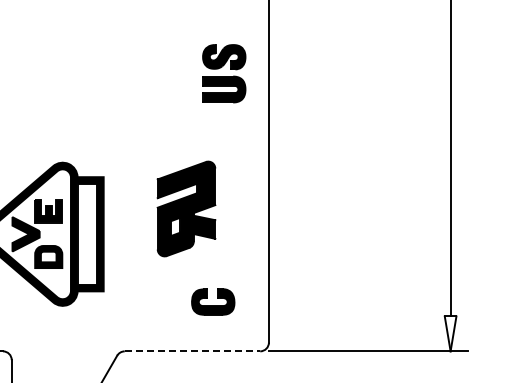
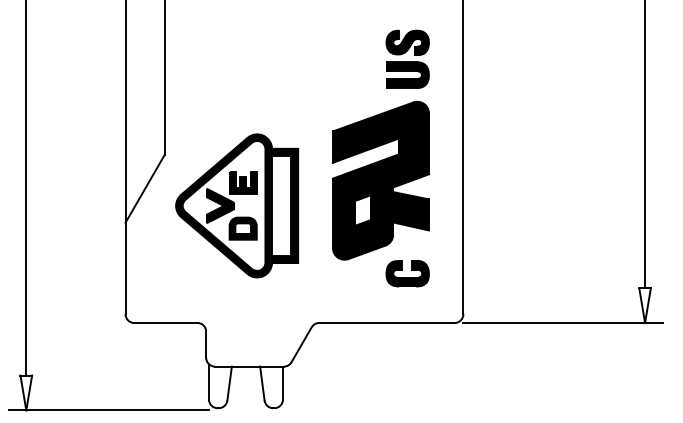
part: (224, 72) -> (407, 58), moved
part: (186, 208) -> (380, 180), size x1.67
line: (192, 351) -> (386, 323), dashed -> solid

